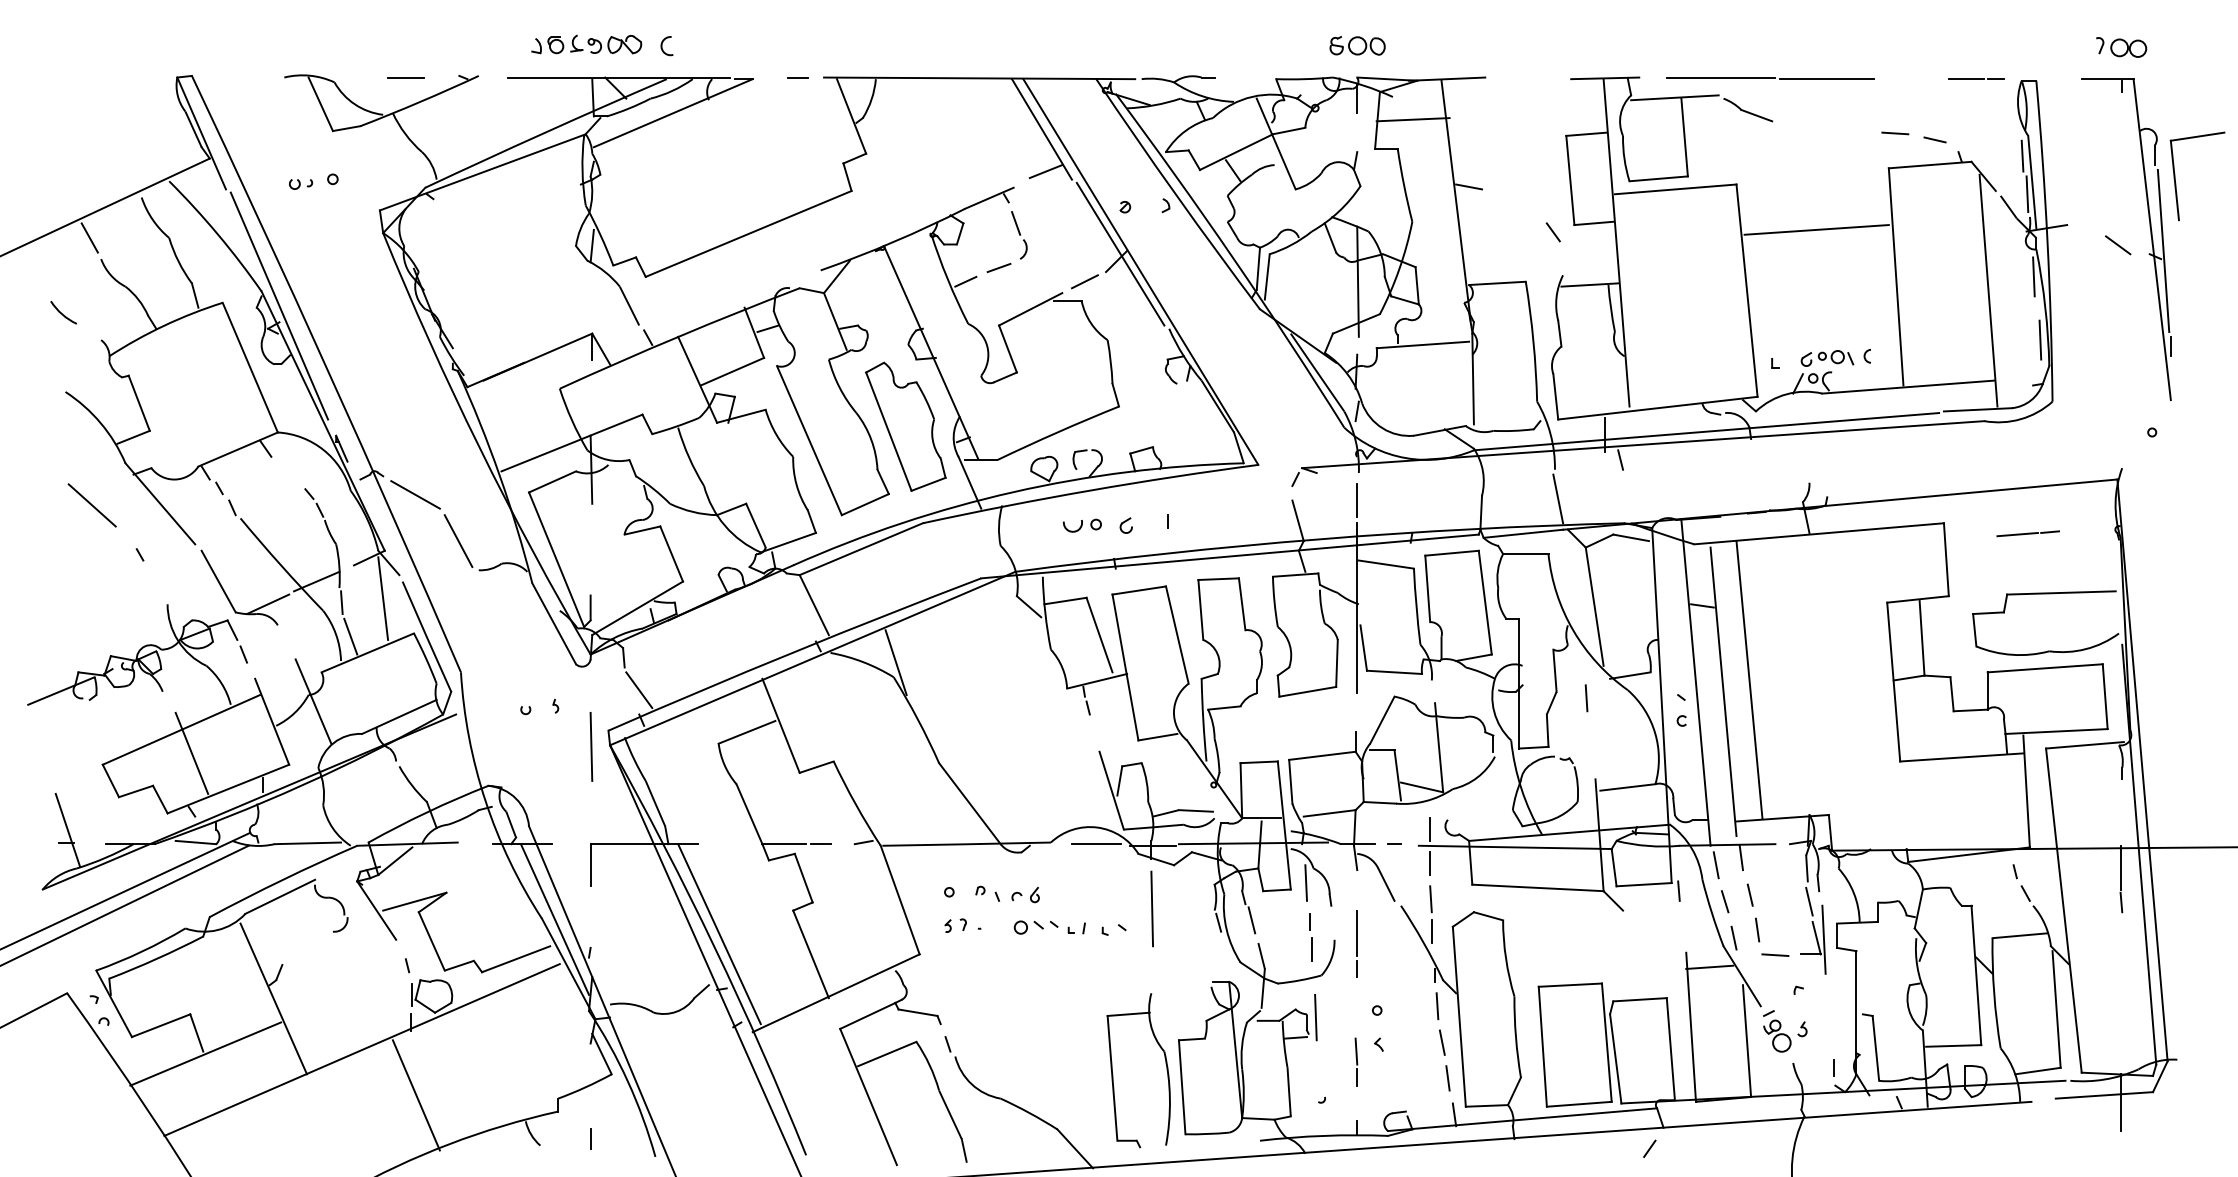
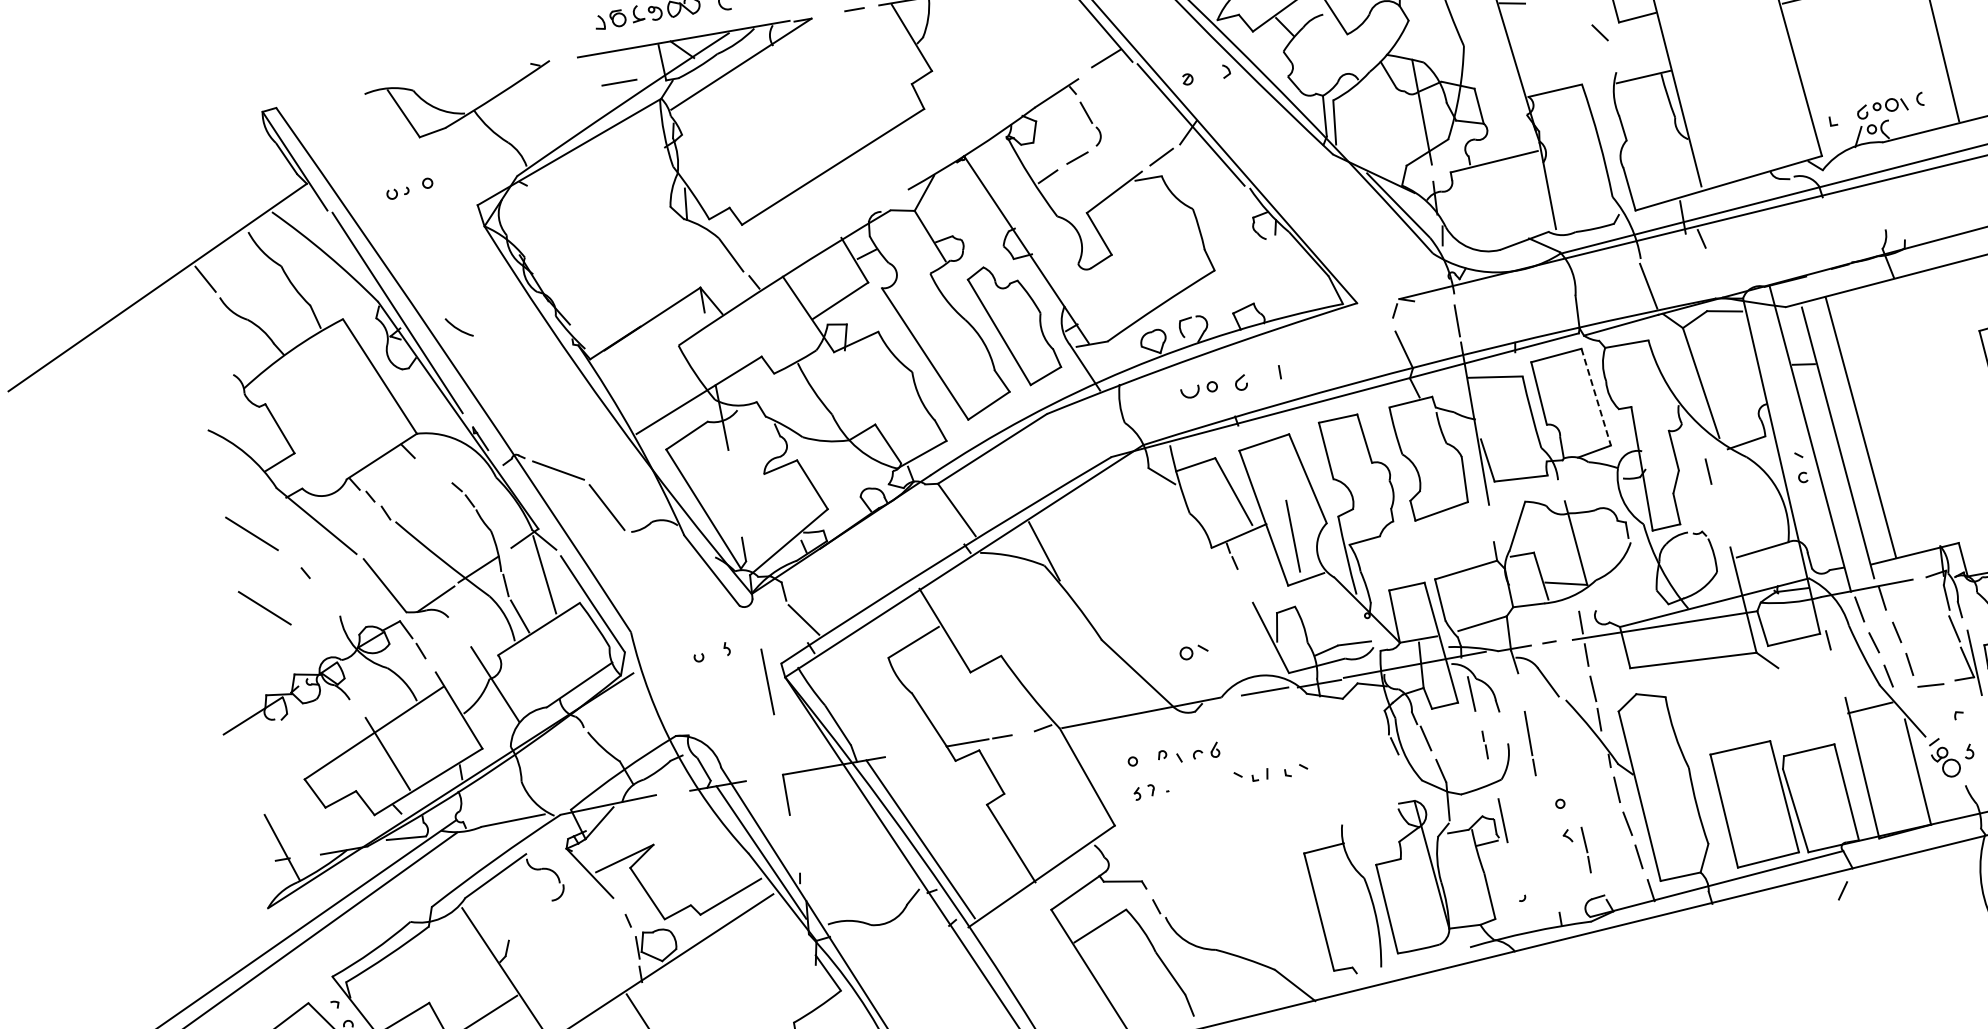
line: (405, 77) -> (619, 82), moved
arc: (62, 313) -> (458, 328), moved
line: (91, 583) -> (264, 608), added
line: (1485, 603) -> (1596, 397), solid -> dashed
line: (1151, 908) -> (1292, 535), moved
part: (1028, 927) -> (1193, 652), moved
part: (1310, 937) -> (1484, 745), size x0.6
part: (1356, 1061) -> (1586, 849), moved

